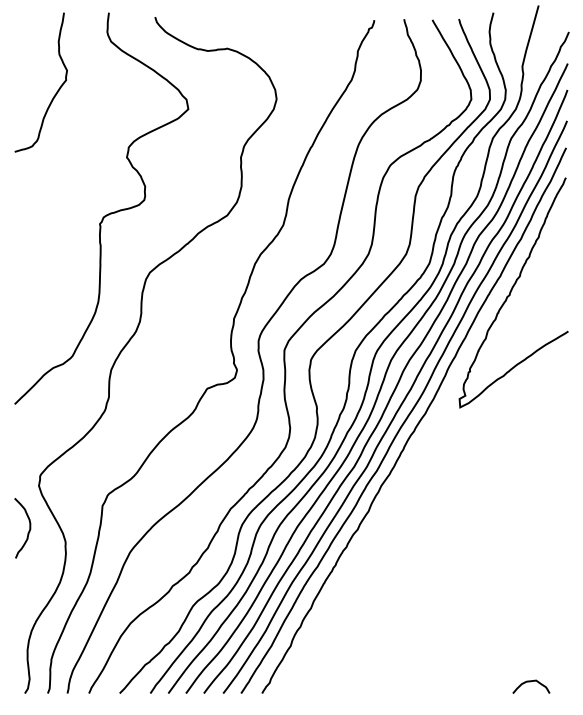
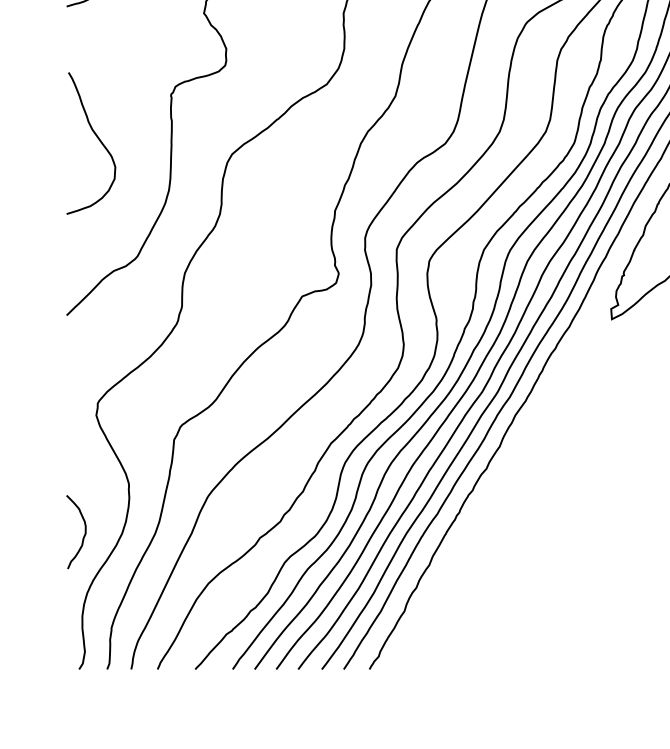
curve: (38, 258) -> (95, 137), added
curve: (28, 530) -> (83, 534), moved

